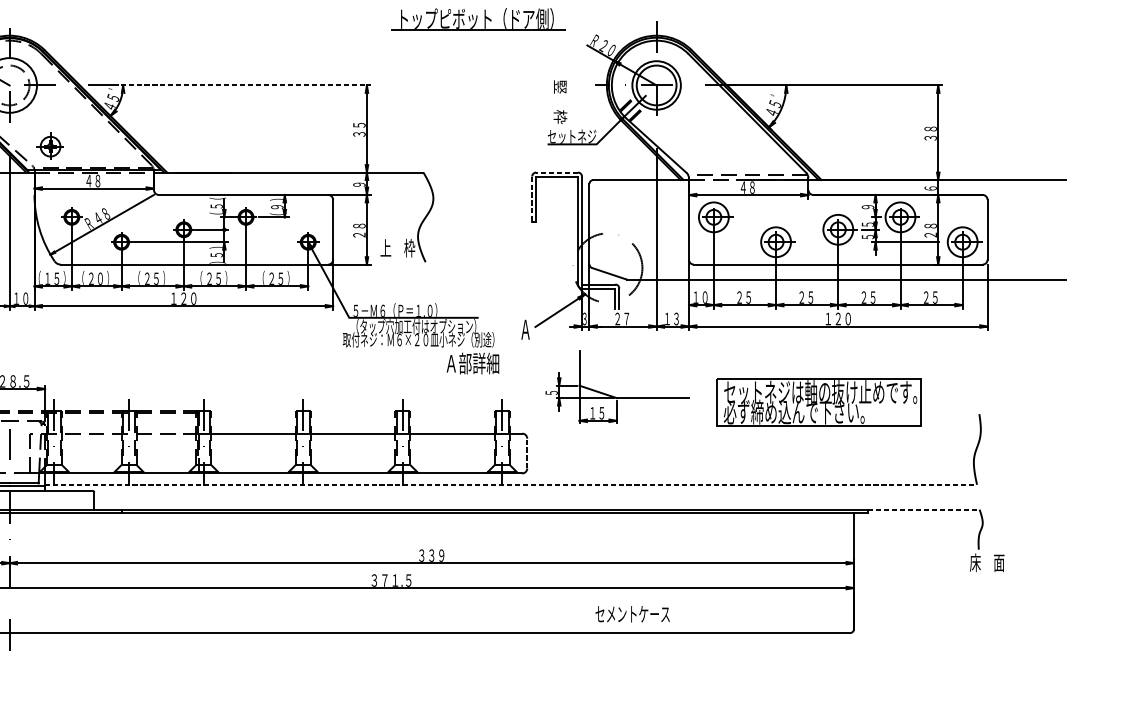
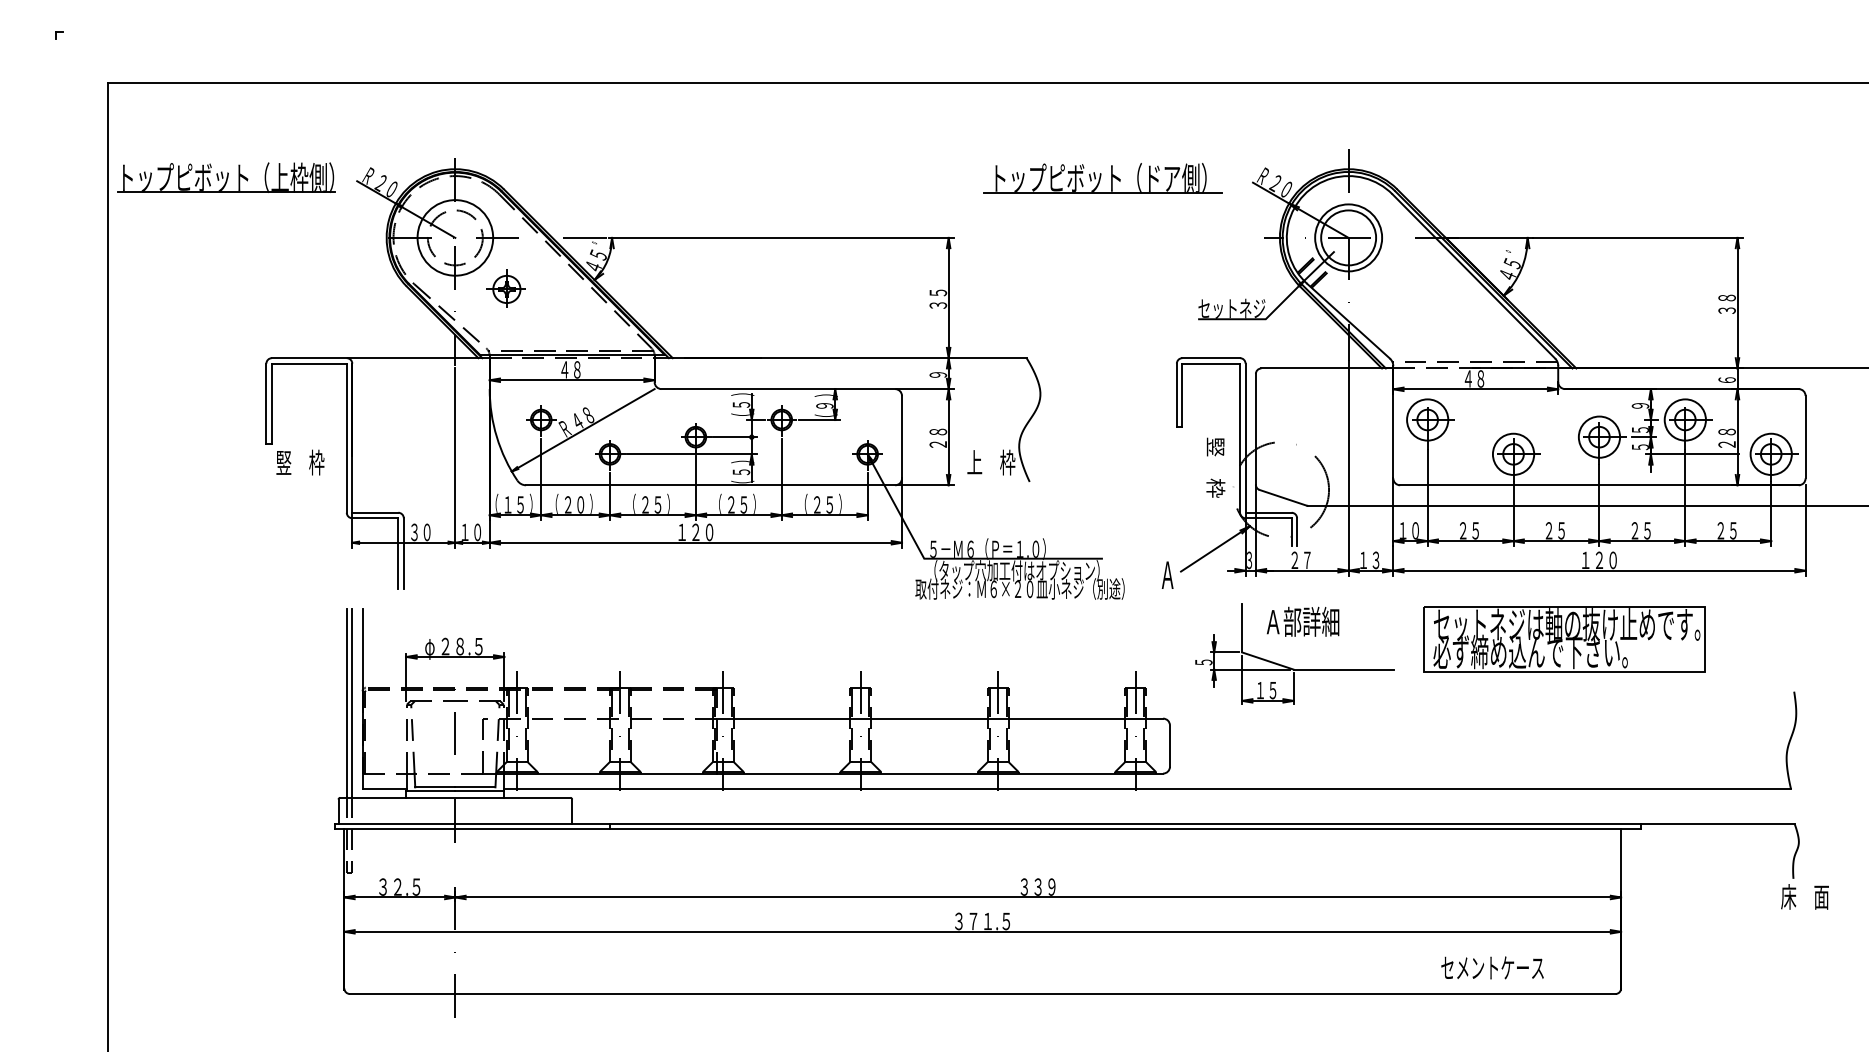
part: (478, 19) -> (1102, 178), moved
line: (245, 85) -> (781, 237), dashed -> solid
text: (560, 101) -> (1215, 467), moved
part: (49, 146) -> (505, 288), moved
line: (557, 172) -> (1211, 358), dashed -> solid
text: (217, 198) -> (742, 393), ( -> )
line: (531, 199) -> (1176, 395), dashed -> solid
text: (217, 261) -> (742, 481), ) -> (
text: (472, 363) -> (1302, 621), moved
part: (818, 403) -> (1564, 639), moved
line: (526, 453) -> (1169, 746), dashed -> solid
line: (510, 484) -> (1147, 789), dashed -> solid
line: (923, 509) -> (1717, 823), dashed -> solid
text: (632, 613) -> (1492, 967), moved

